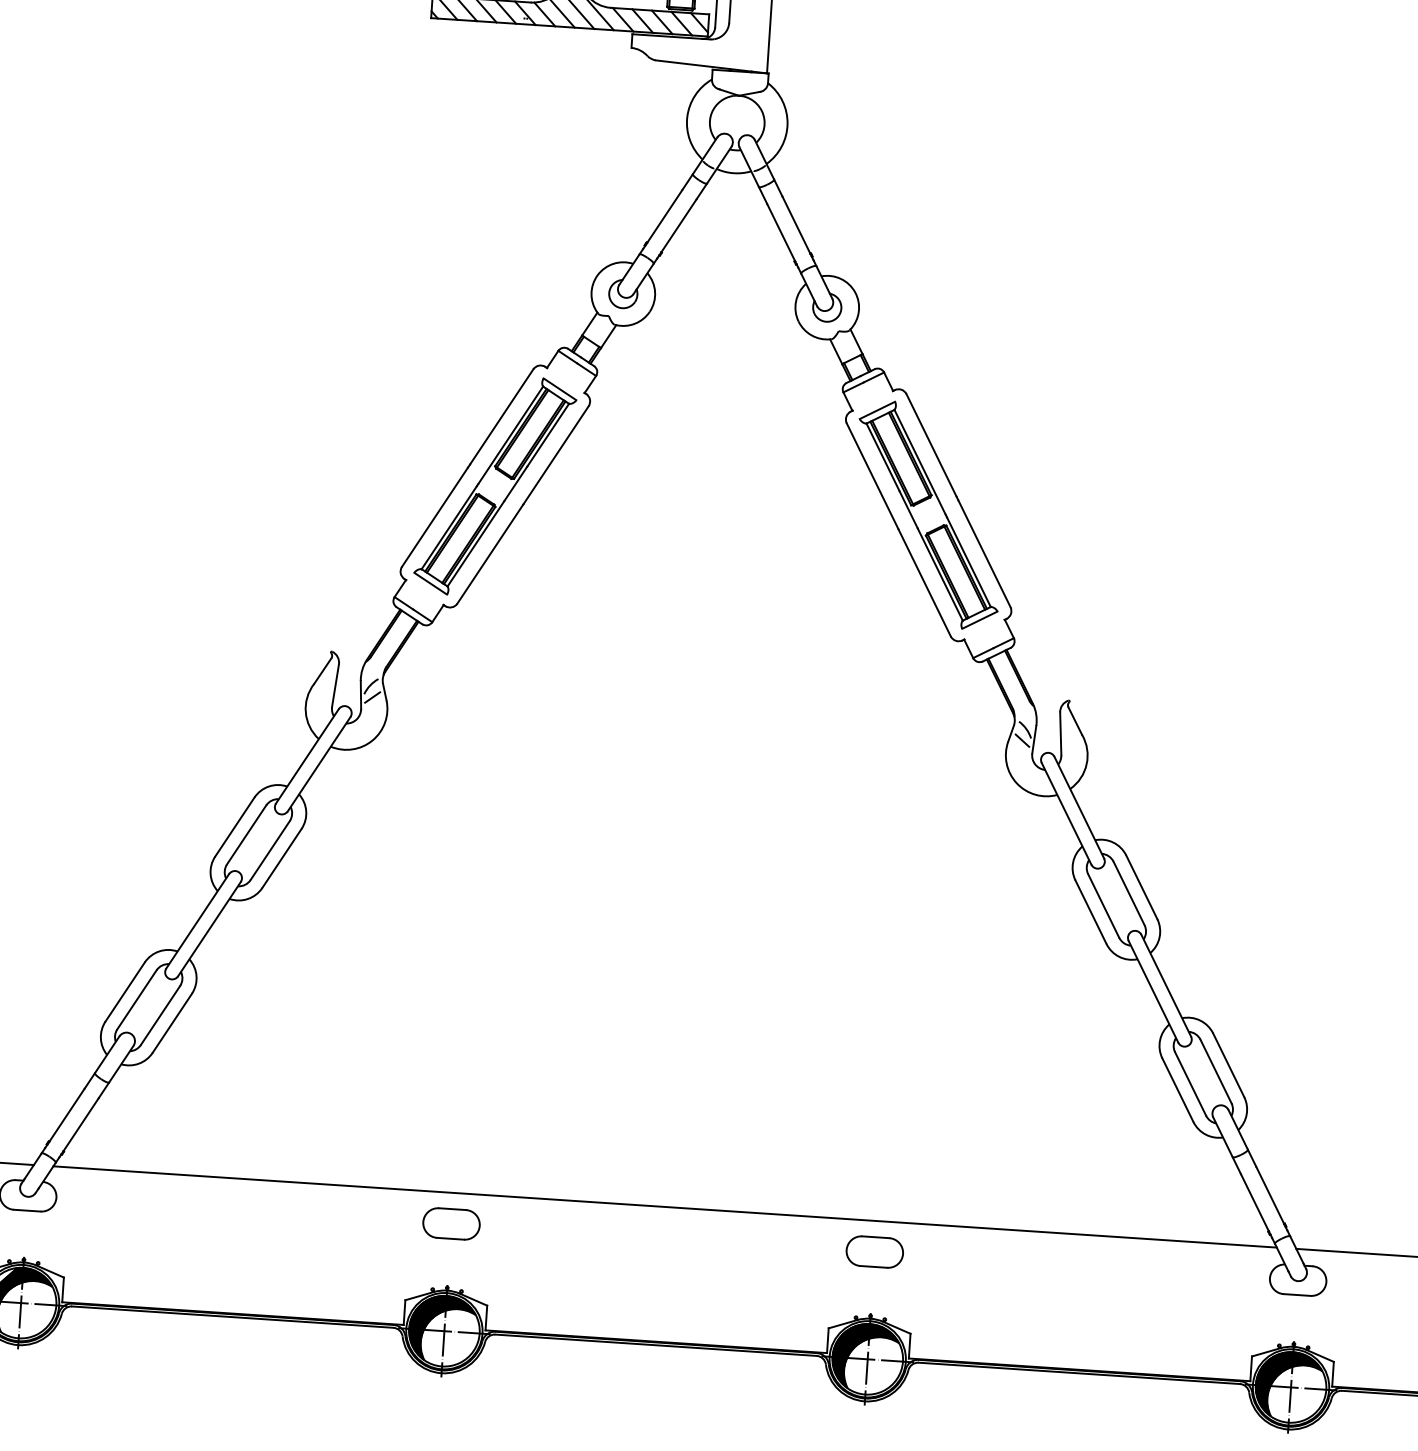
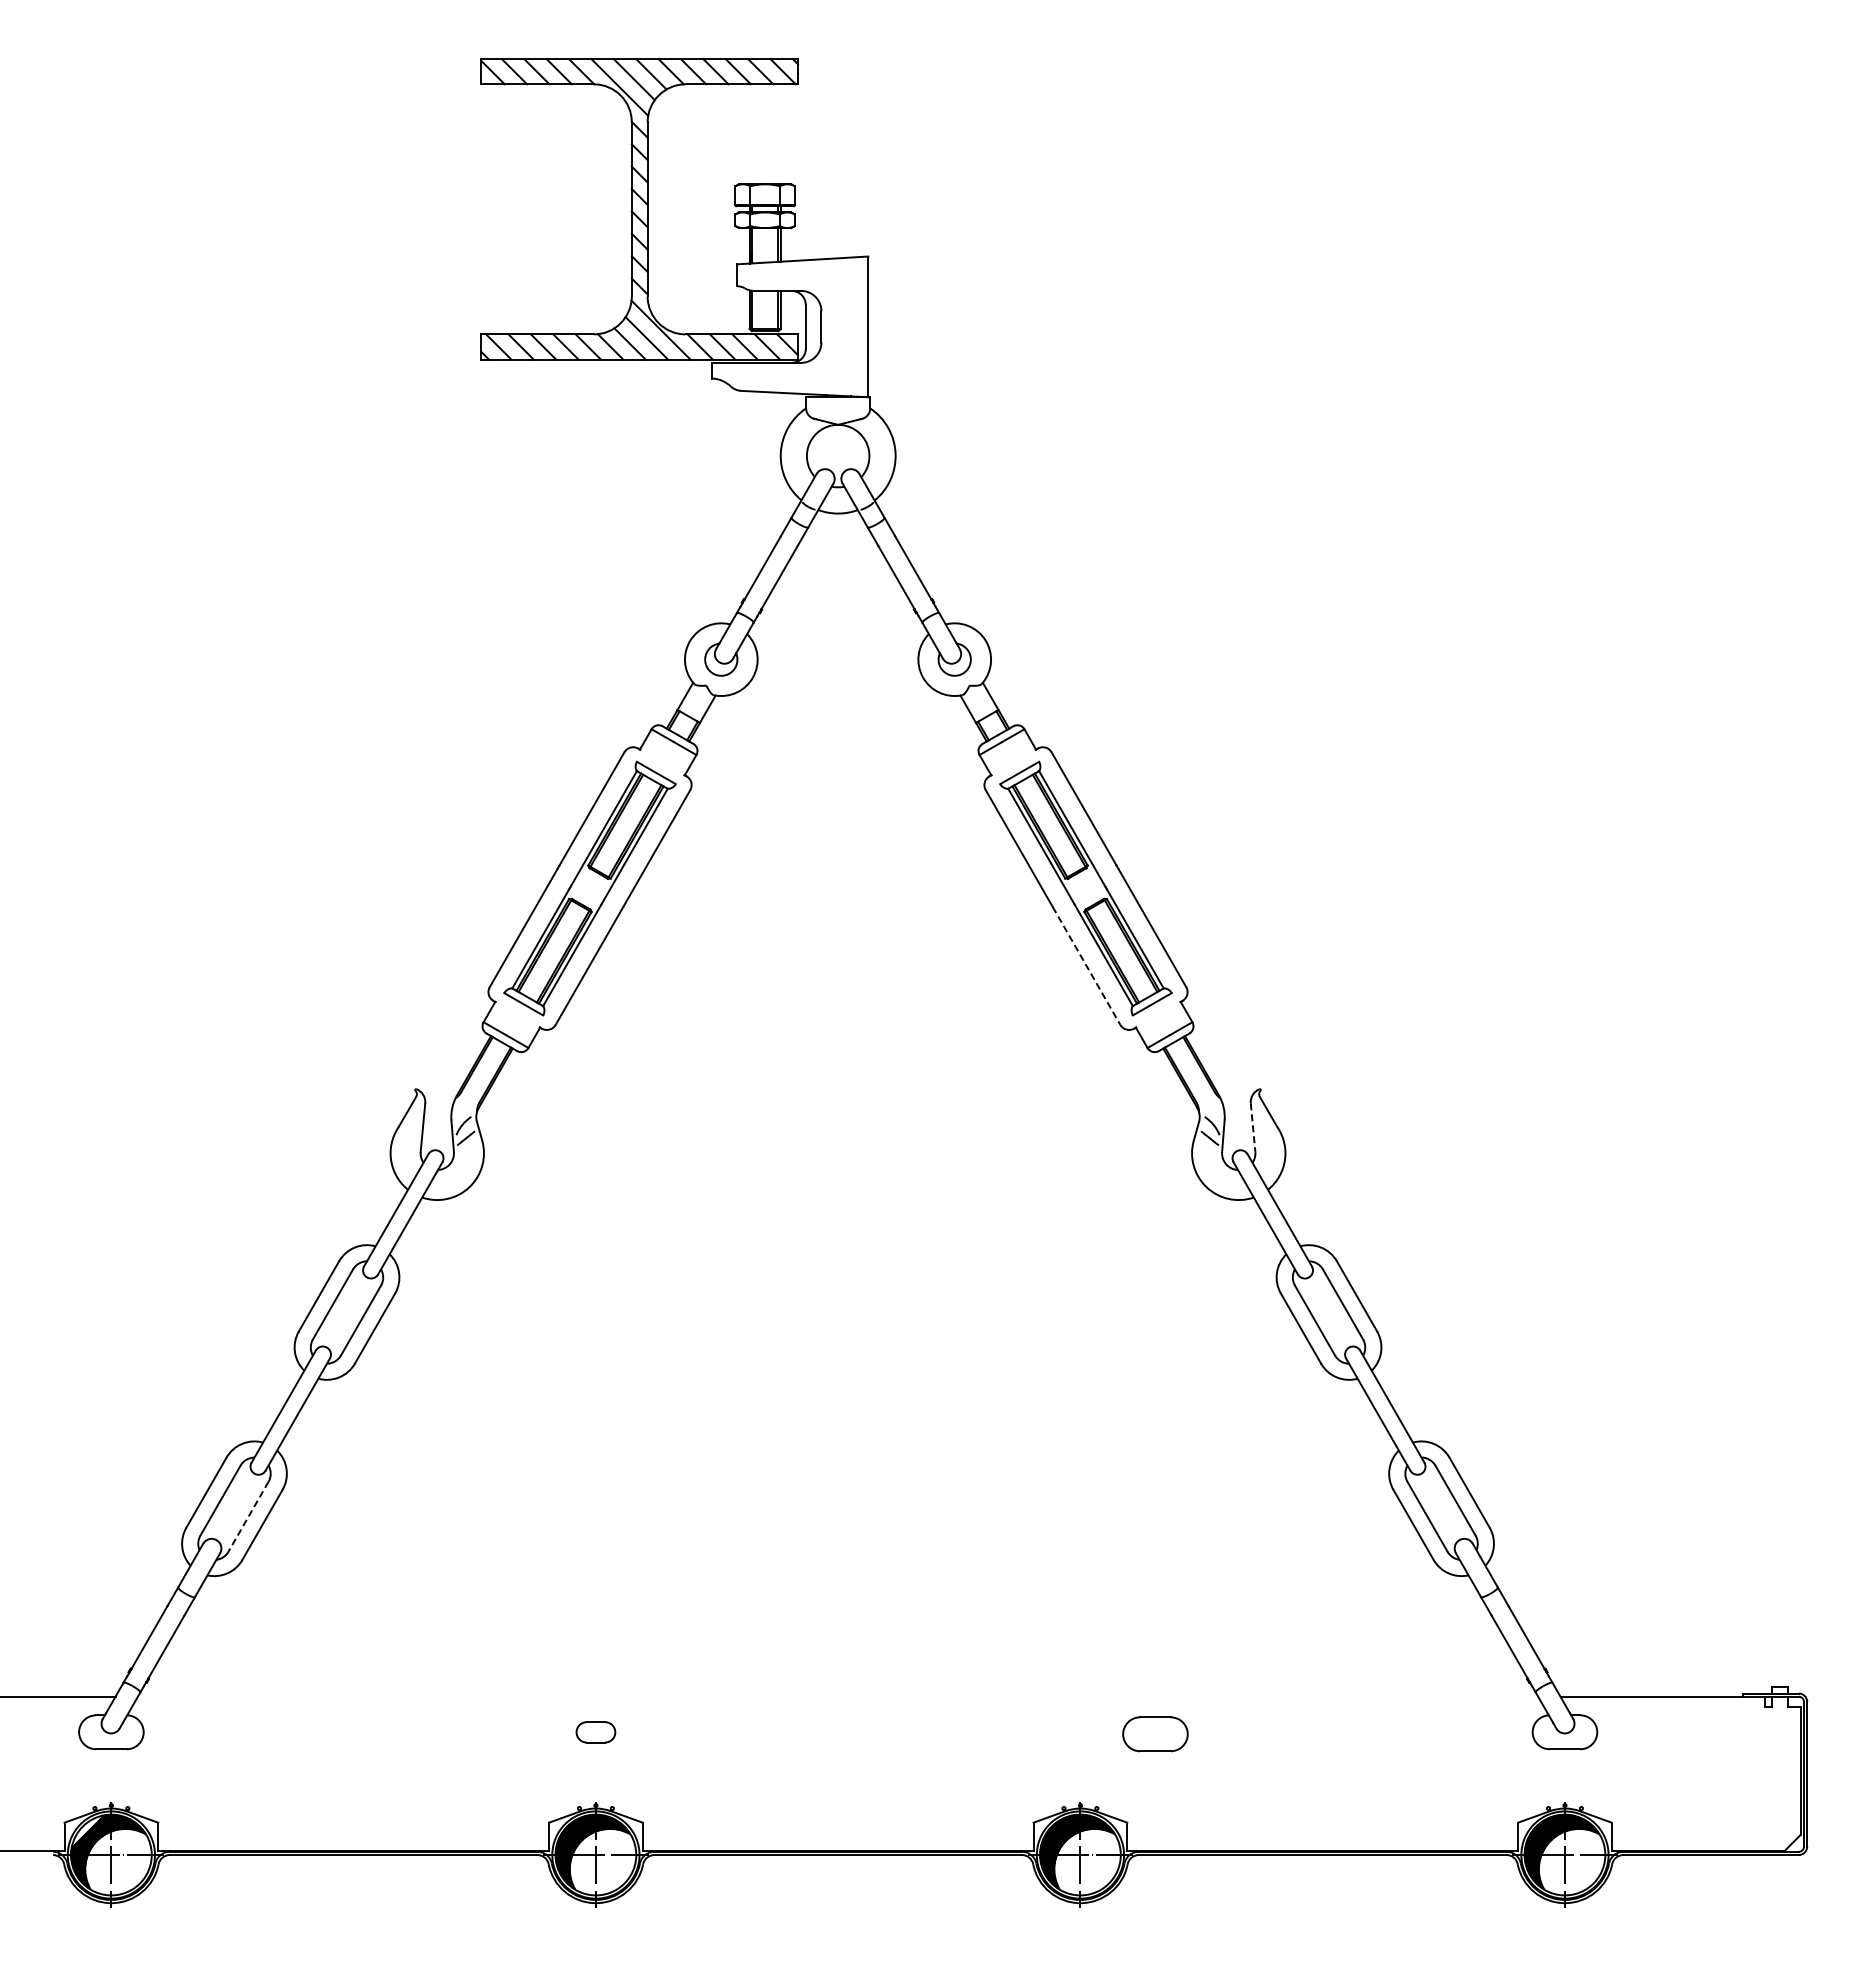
line: (924, 583) -> (1086, 966), solid -> dashed
line: (1061, 733) -> (1253, 1127), solid -> dashed
line: (160, 1016) -> (248, 1517), solid -> dashed
line: (664, 1206) -> (837, 1696), removed
part: (451, 1224) -> (595, 1732), size x0.6
part: (874, 1252) -> (1155, 1734), moved

